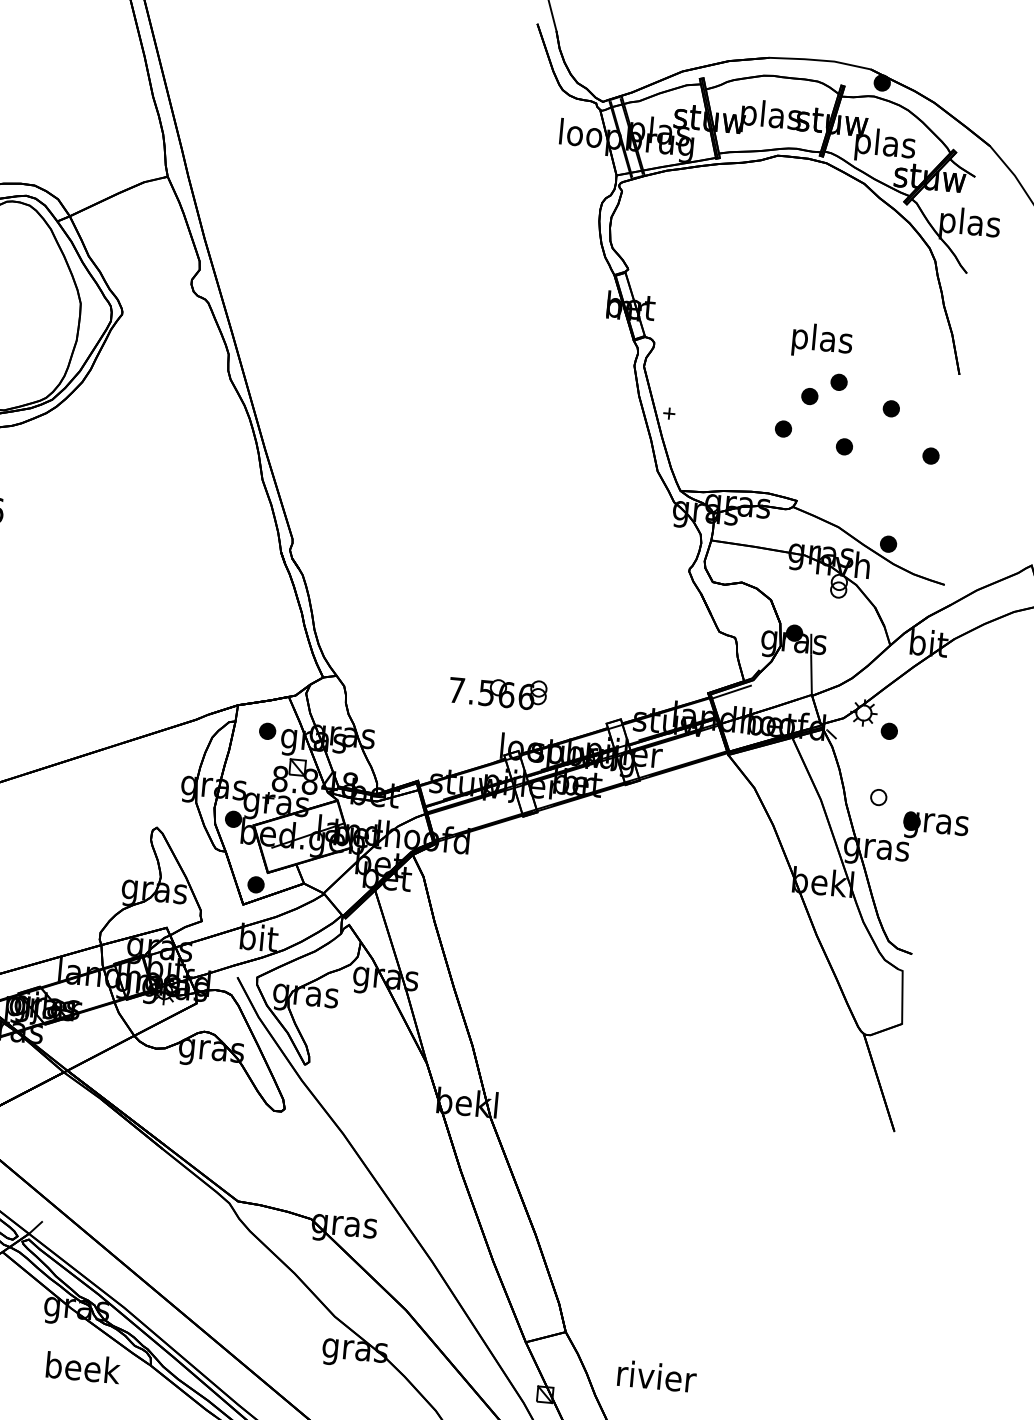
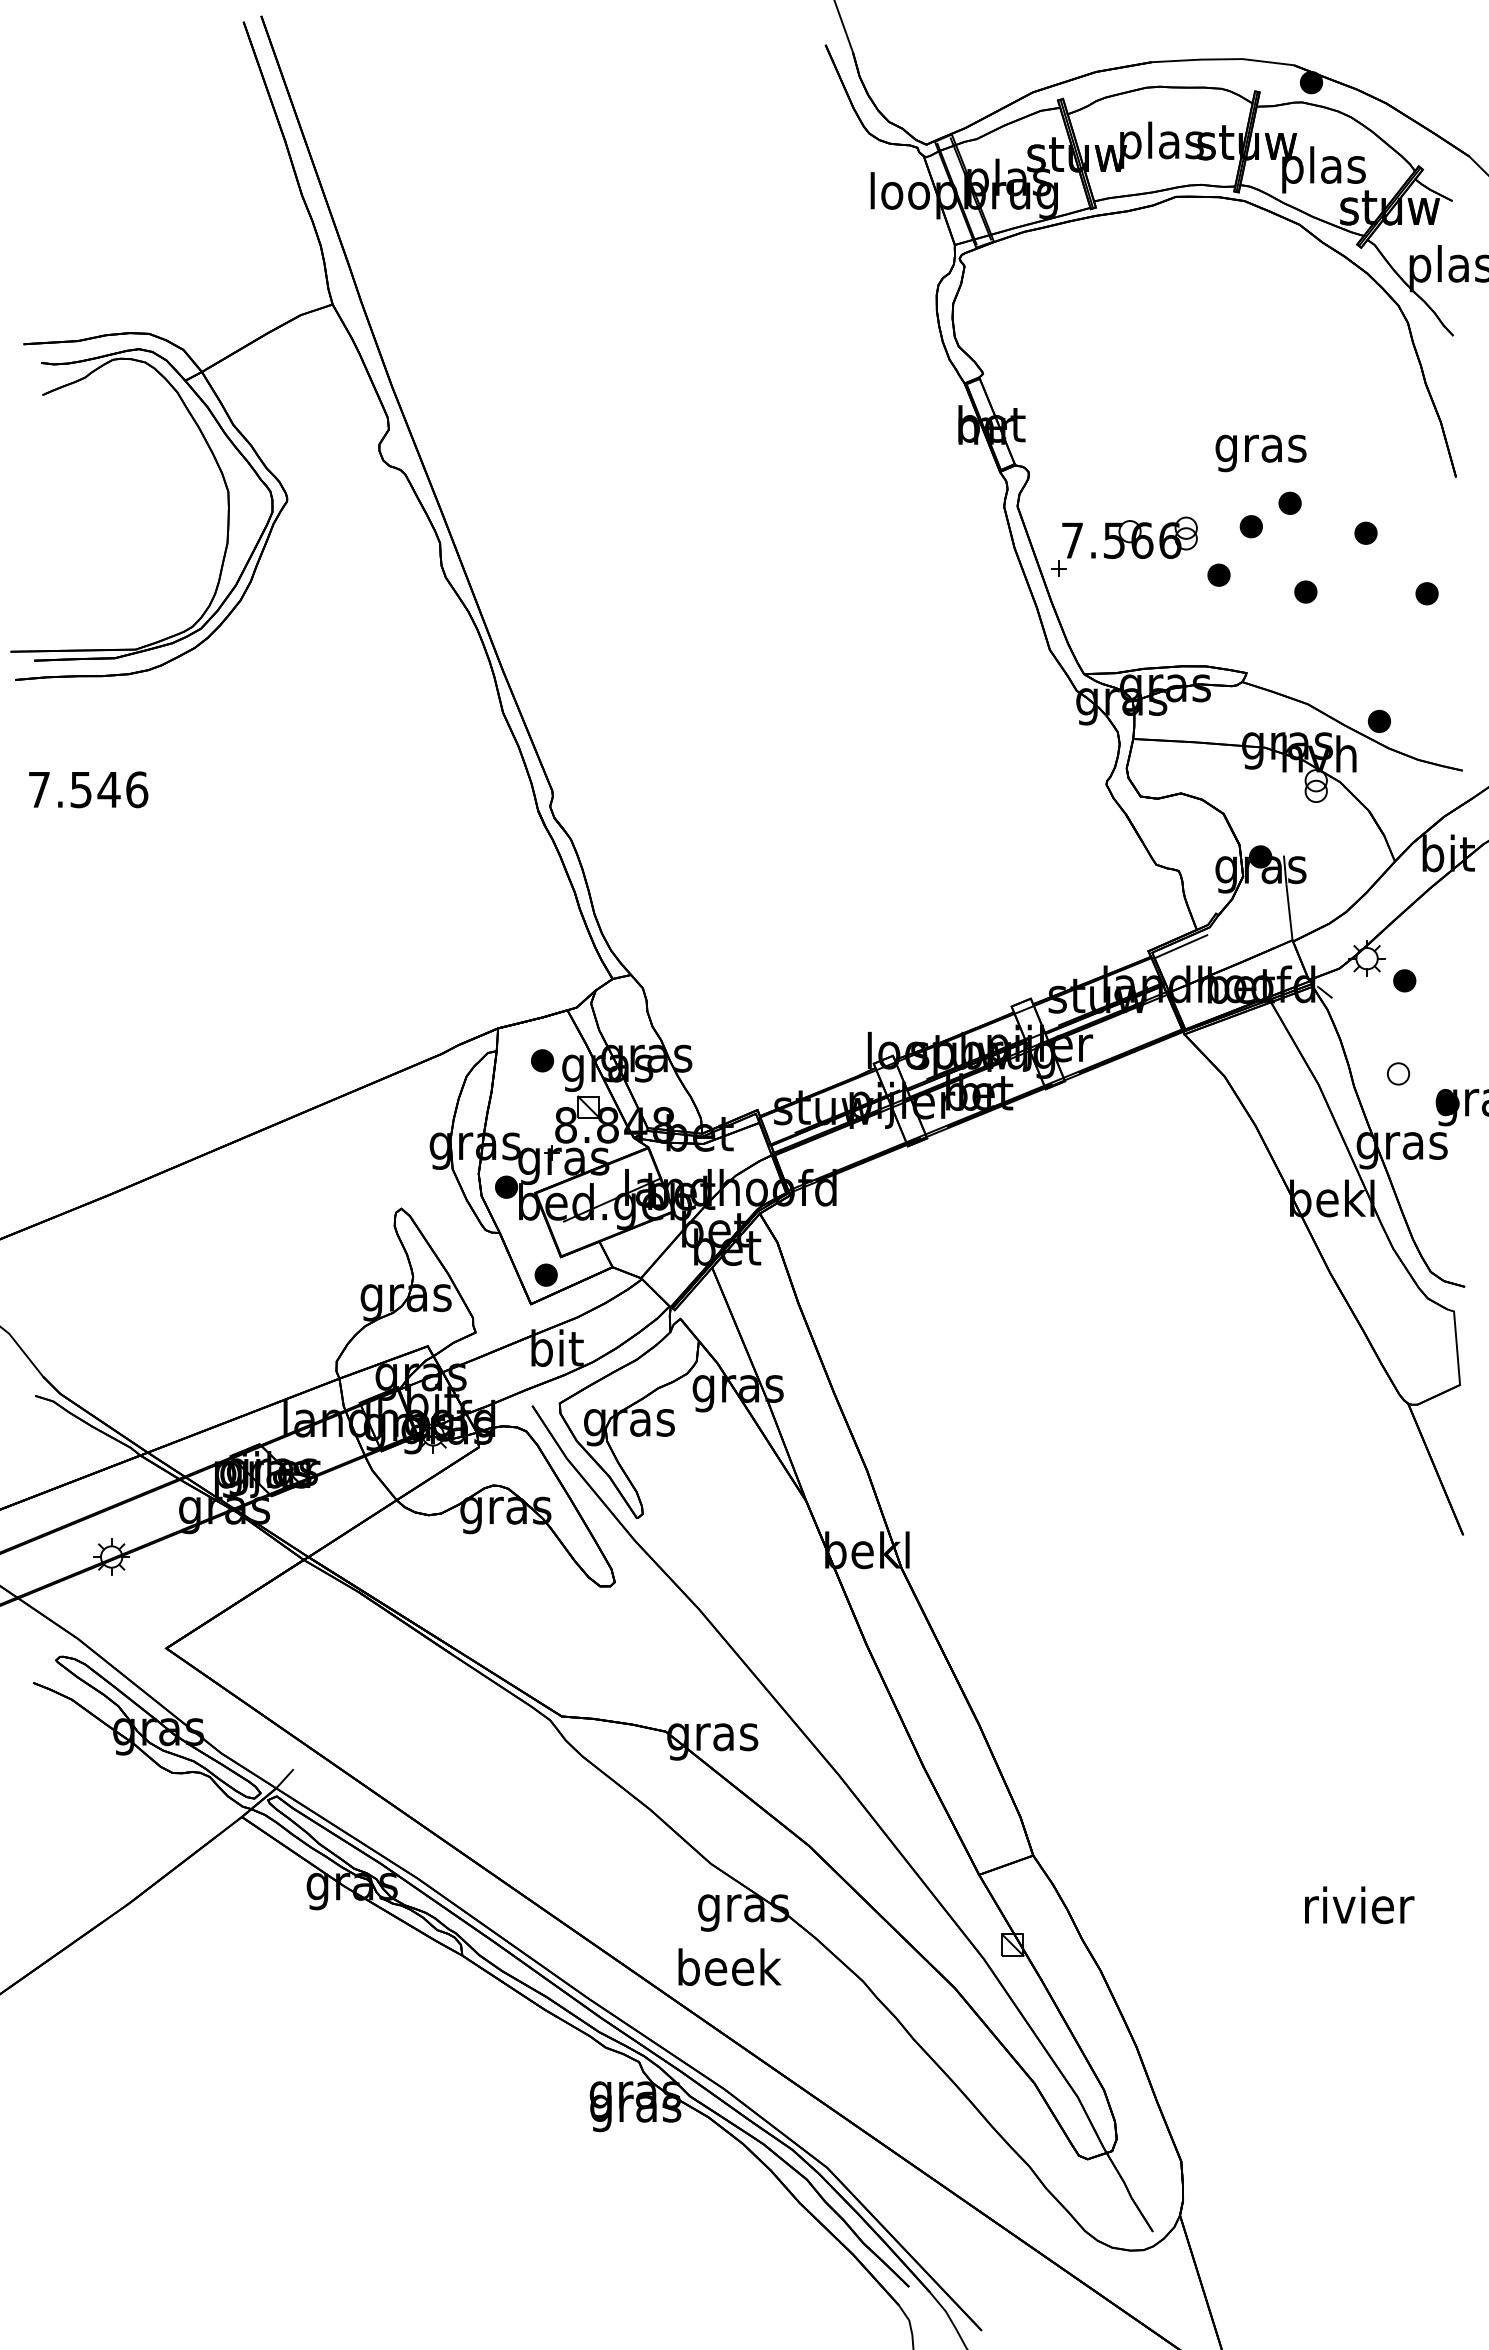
text: (821, 341) -> (1260, 448), plas -> gras
part: (497, 691) -> (1129, 537), moved
text: (83, 1367) -> (729, 1966), moved
text: (657, 1376) -> (1359, 1905), moved

